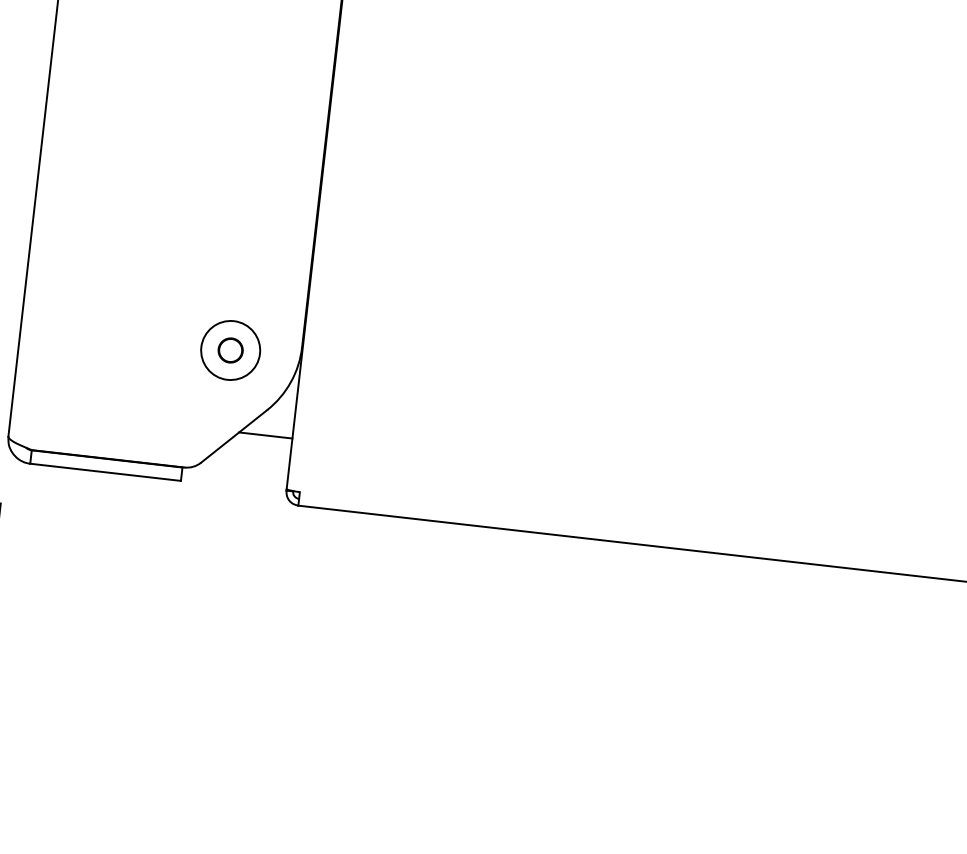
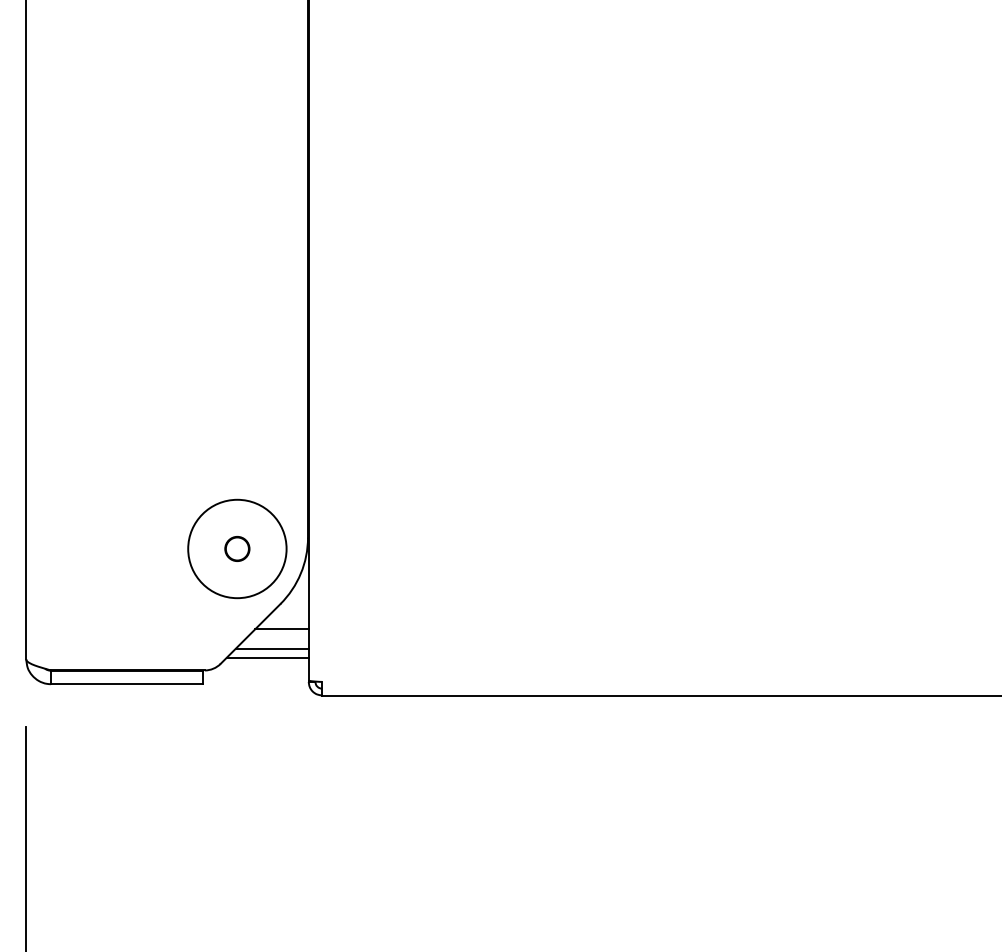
circle: (230, 350) -> (237, 548), size x1.67
line: (253, 453) -> (271, 648), added
line: (248, 461) -> (267, 657), added

